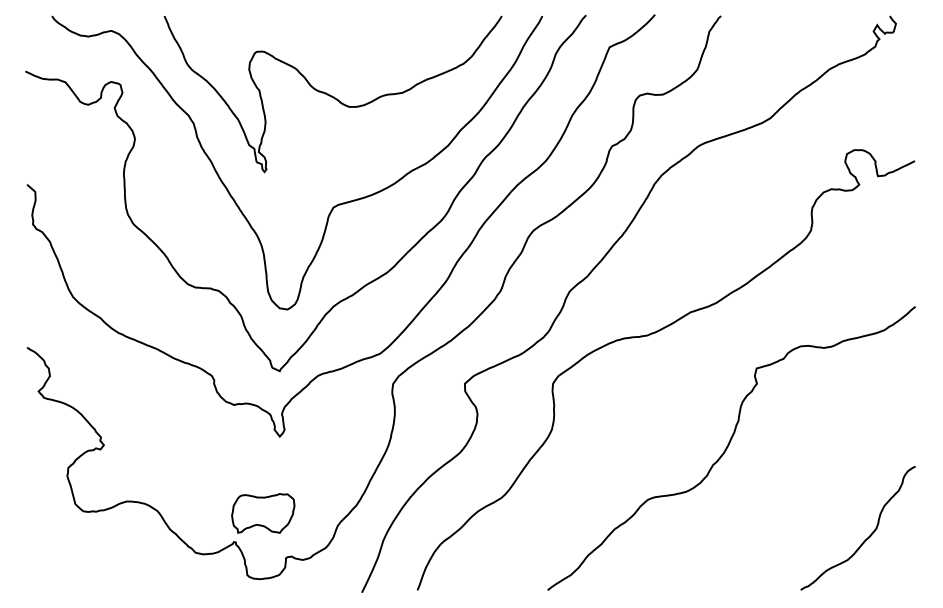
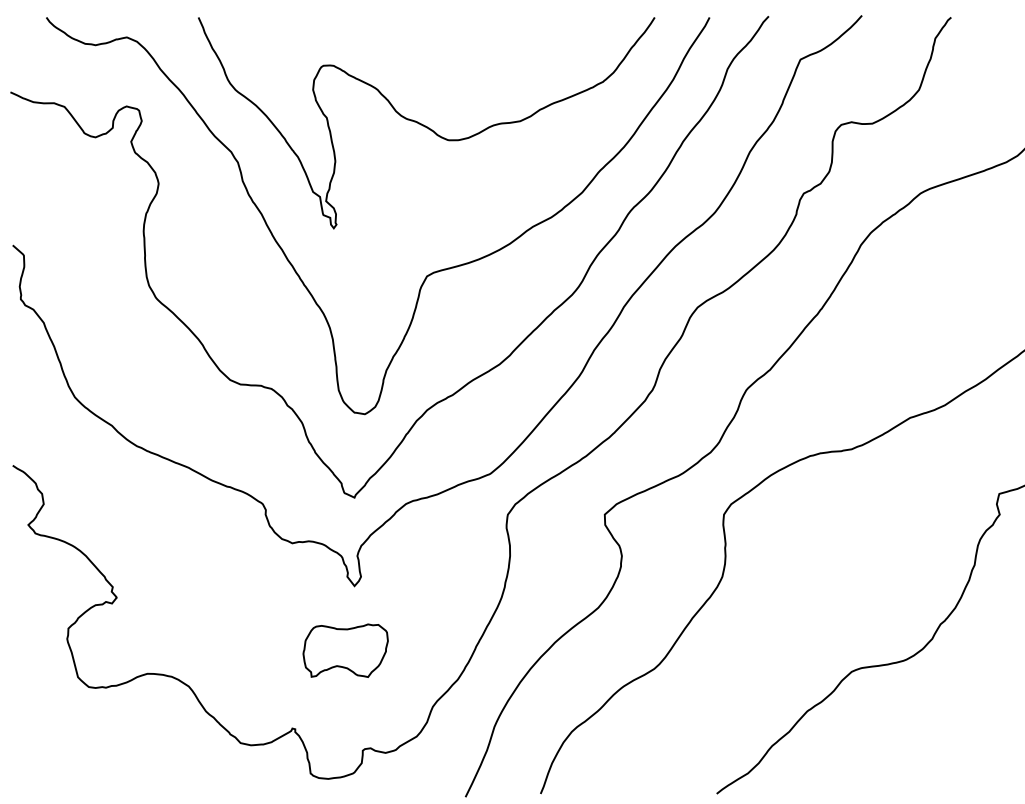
part: (263, 513) -> (345, 650), moved

